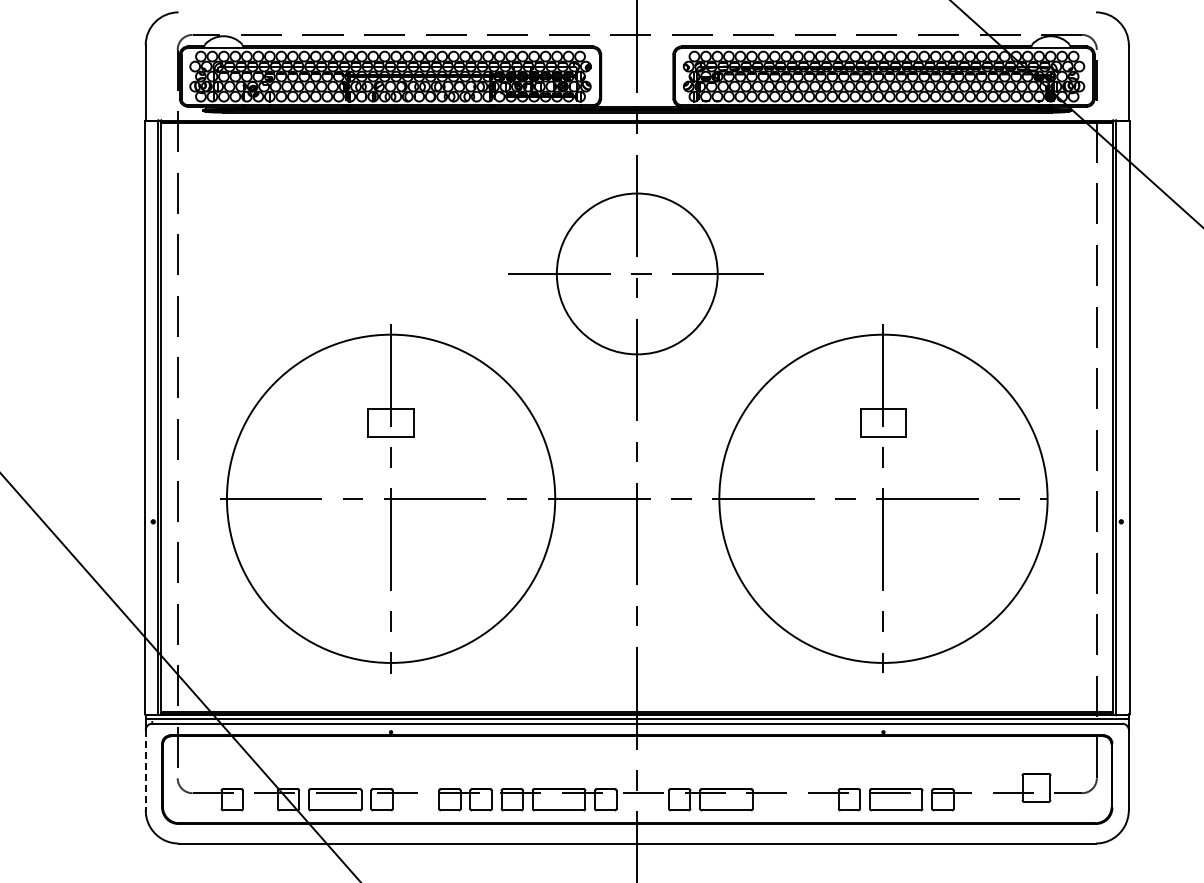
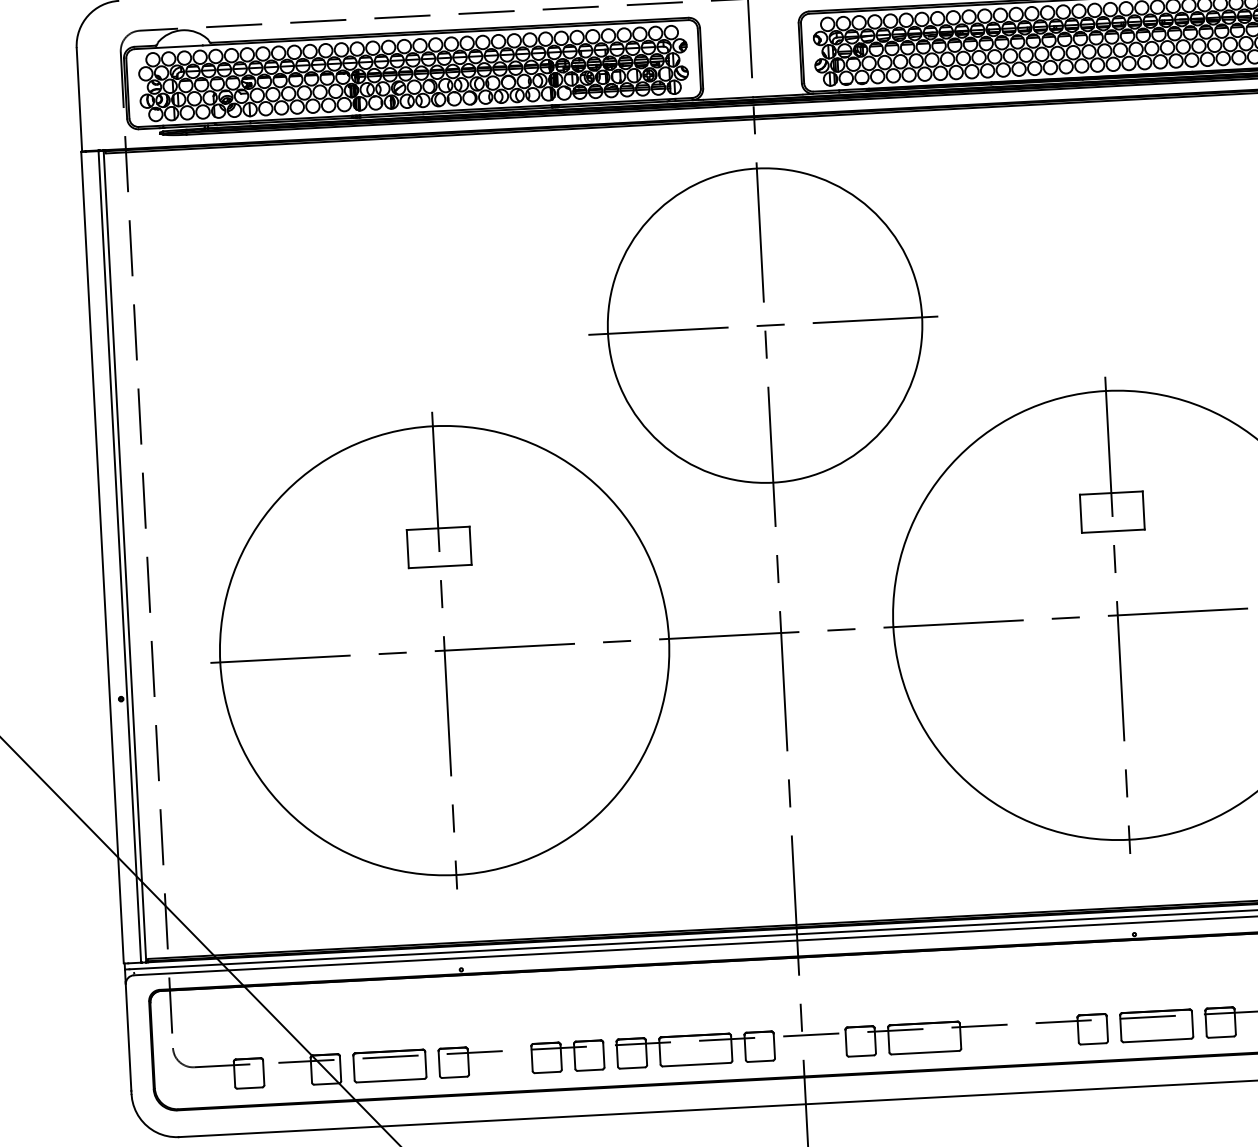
circle: (637, 273) -> (765, 324), size x1.43
line: (145, 769) -> (128, 1038), dashed -> solid

